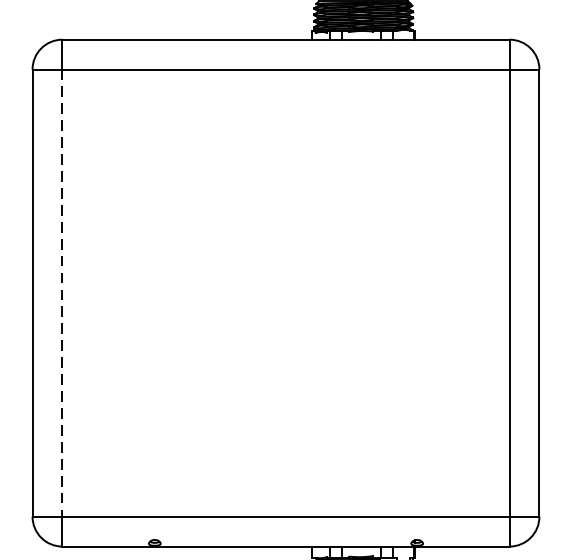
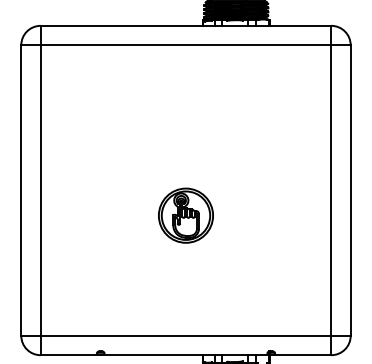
line: (62, 294) -> (40, 191), dashed -> solid
part: (285, 331) -> (185, 215), added

